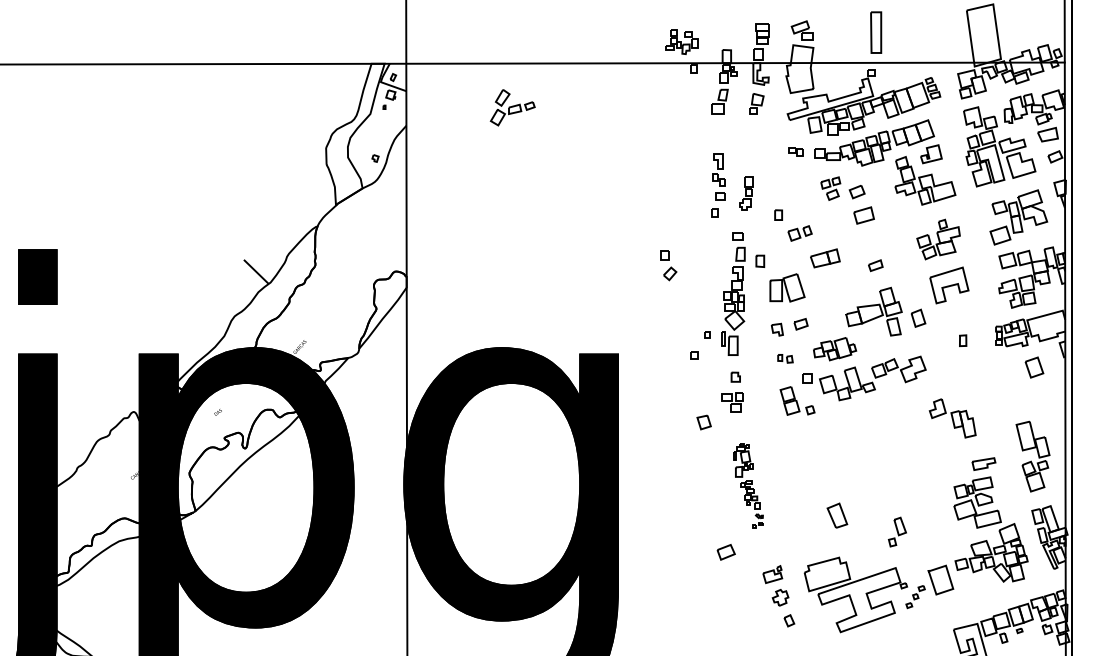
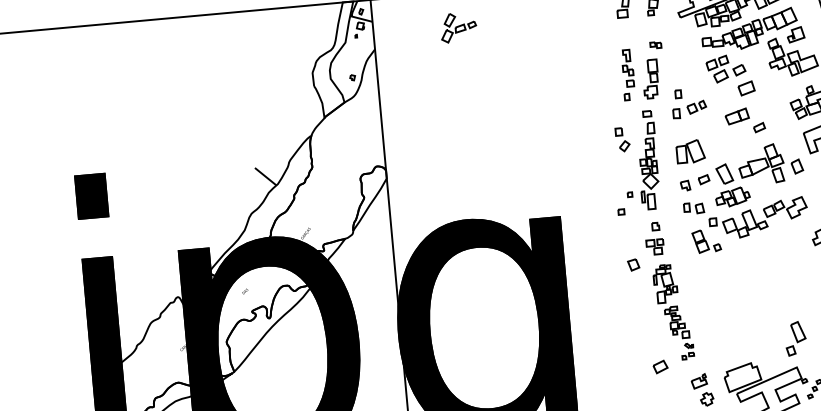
part: (795, 151) -> (655, 45), moved
part: (830, 188) -> (717, 69), size x1.43
part: (745, 192) -> (650, 78), size x1.43
part: (825, 258) -> (737, 116), moved
part: (760, 260) -> (676, 113), moved
part: (668, 265) -> (622, 139), moved
part: (785, 358) -> (694, 208), size x1.67
part: (748, 485) -> (673, 312), size x1.43
part: (837, 515) -> (724, 174), moved
part: (897, 531) -> (795, 338), size x1.43

